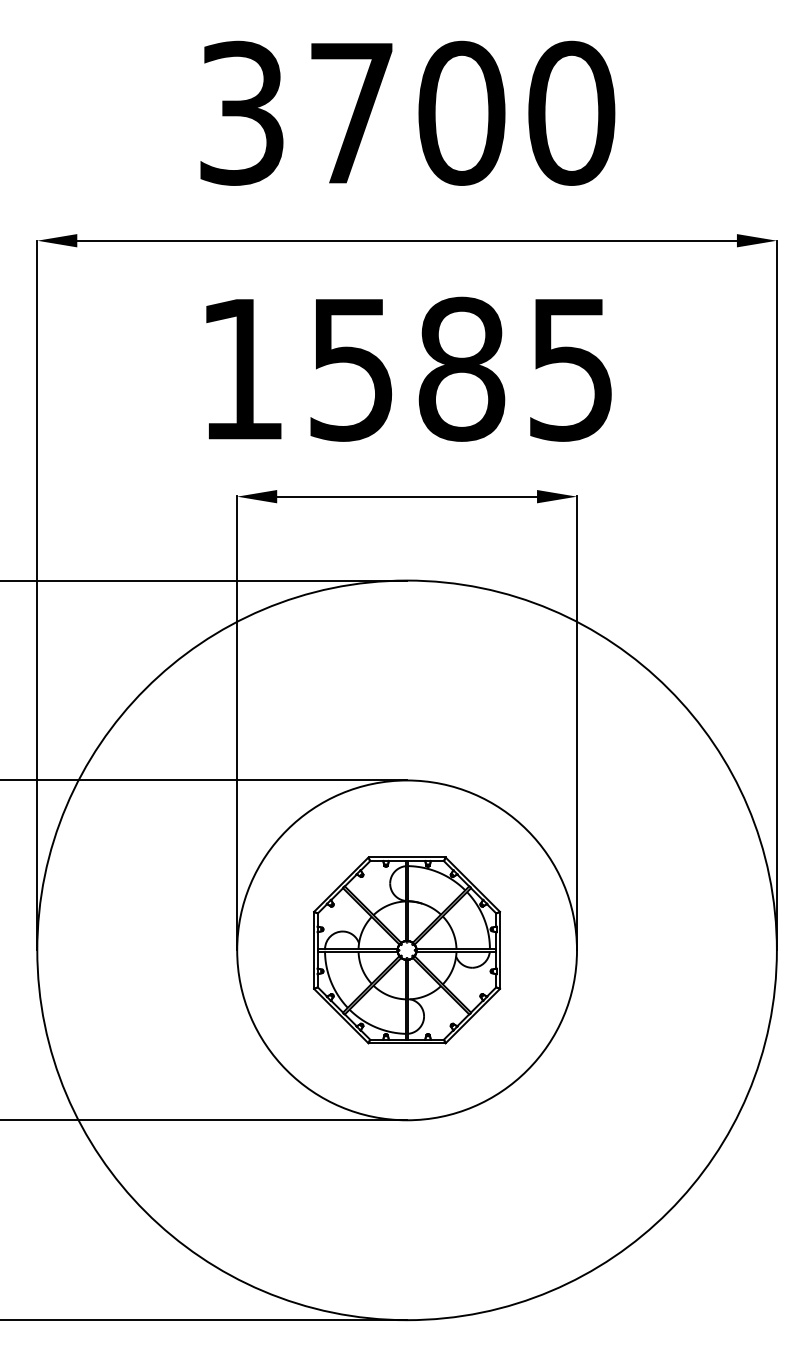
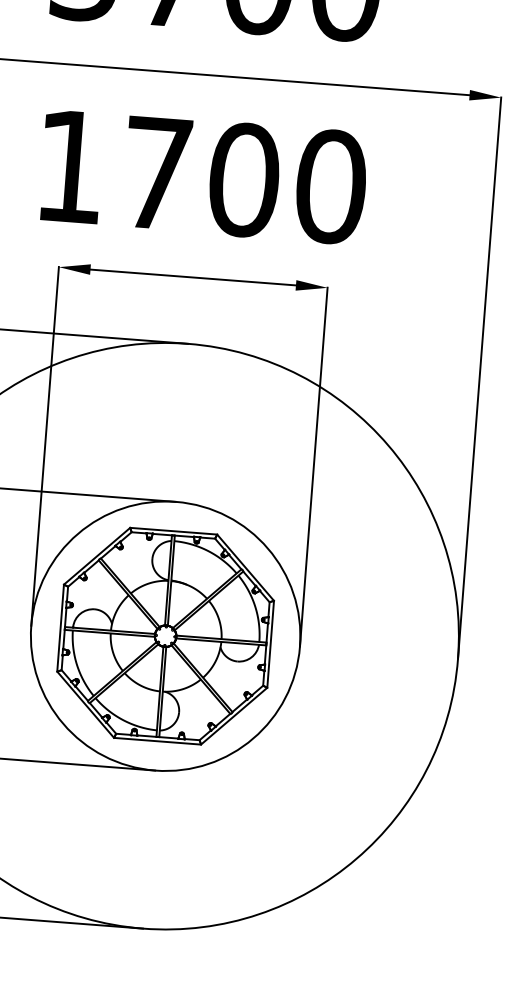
text: (462, 368) -> (244, 179), 1585 -> 1700
part: (406, 950) -> (165, 636), size x1.43

